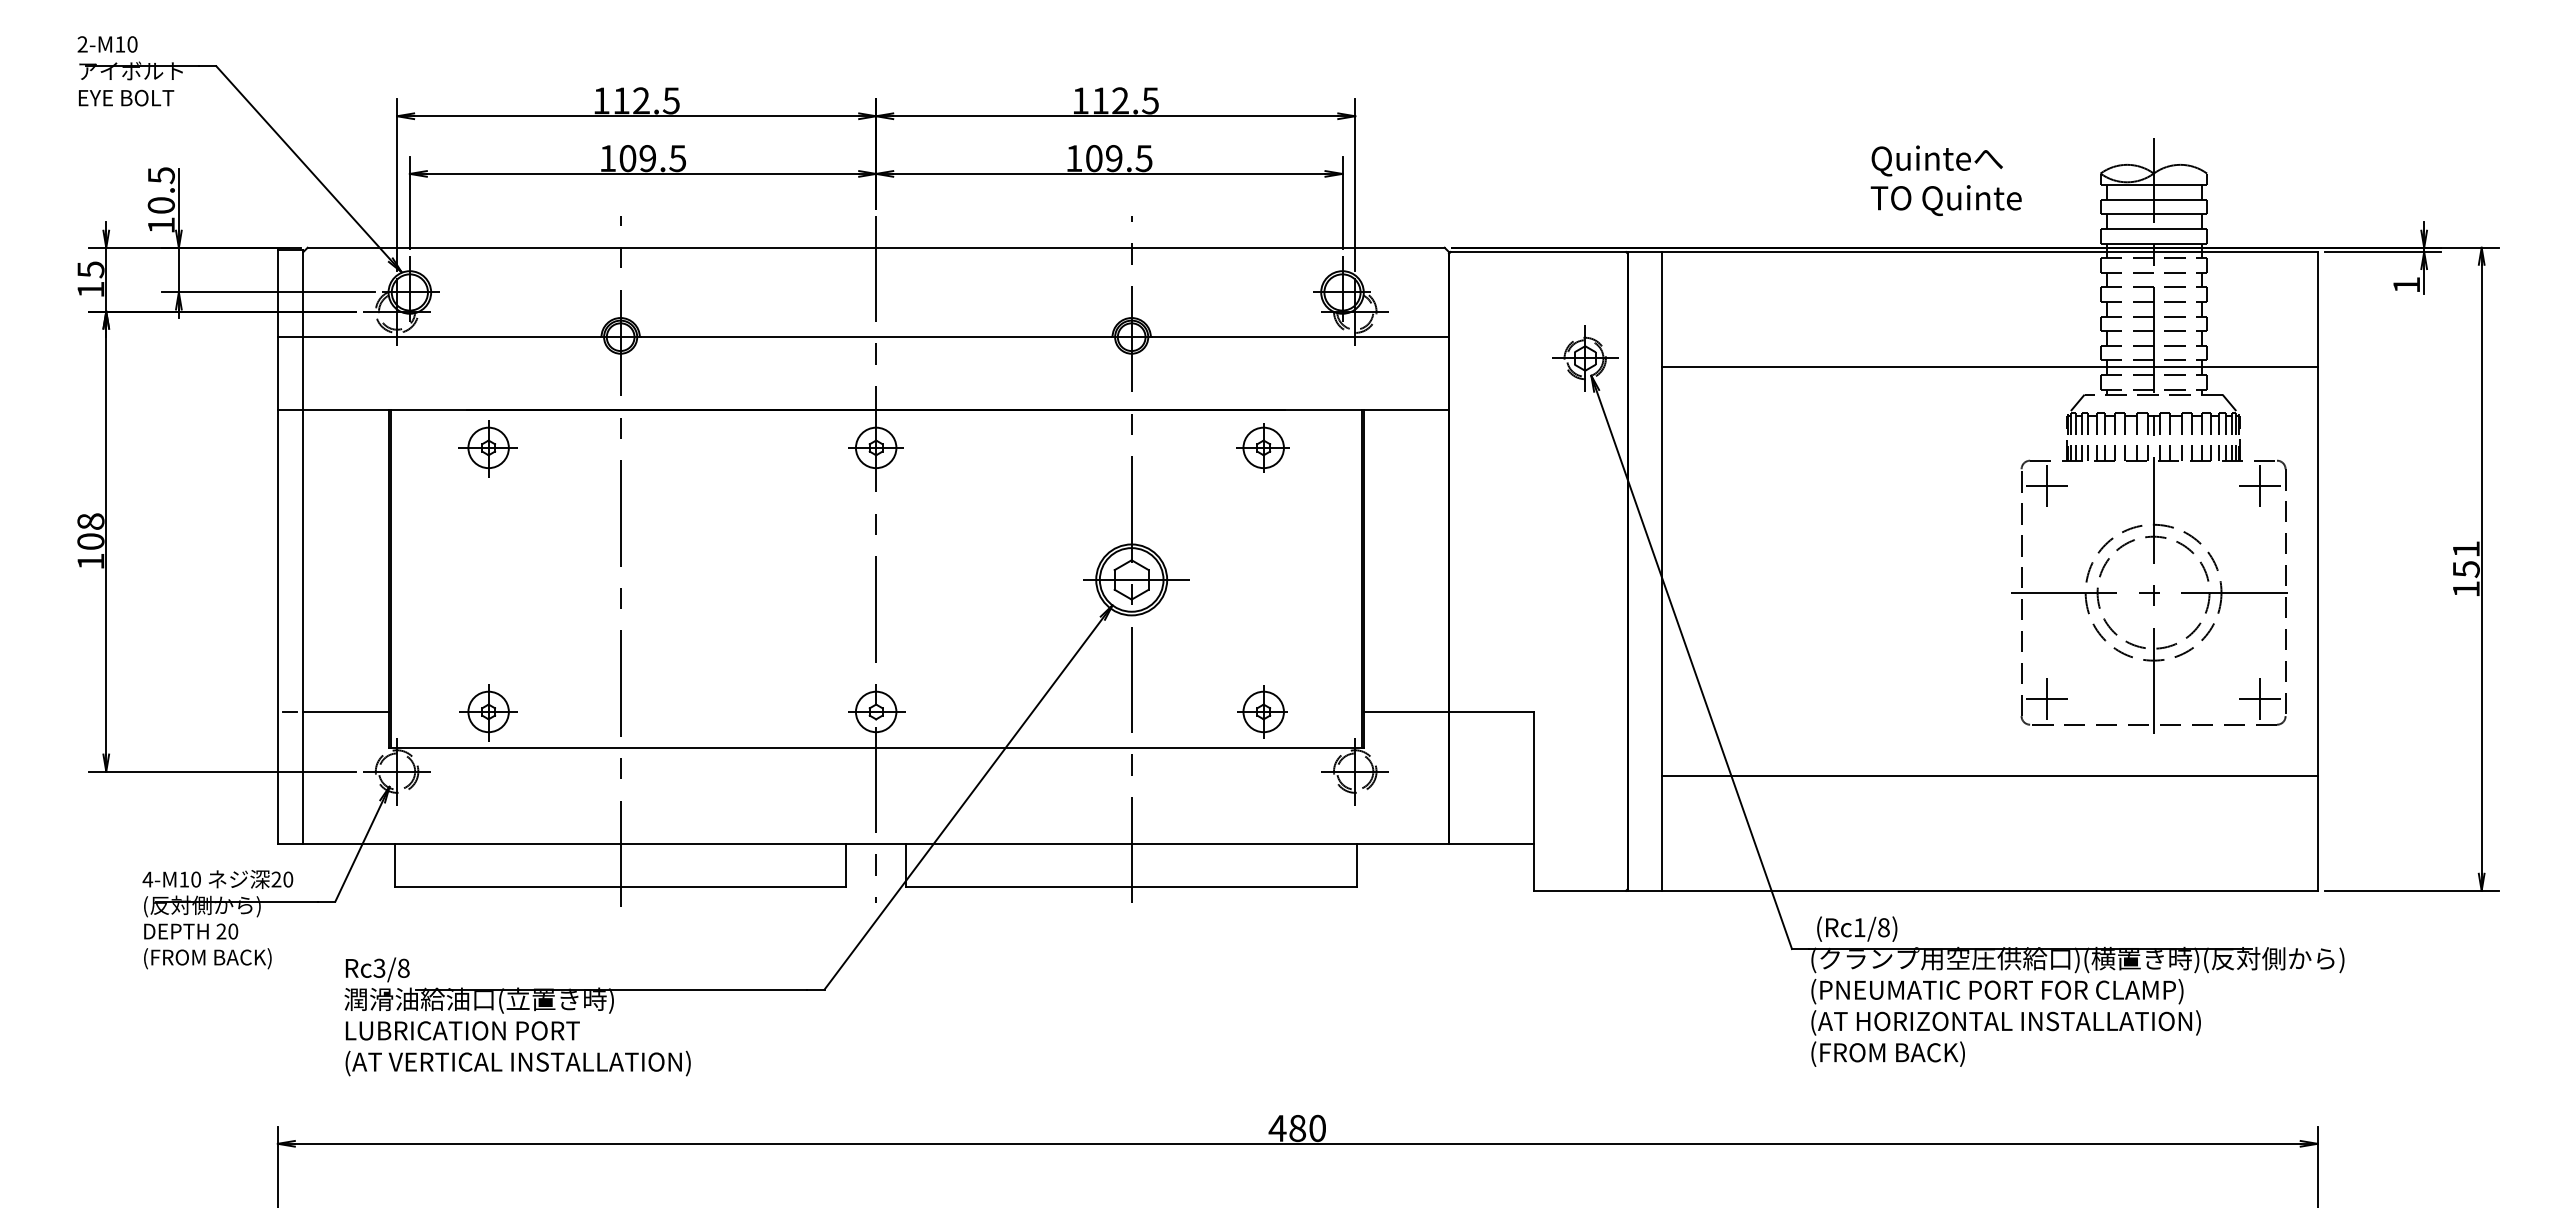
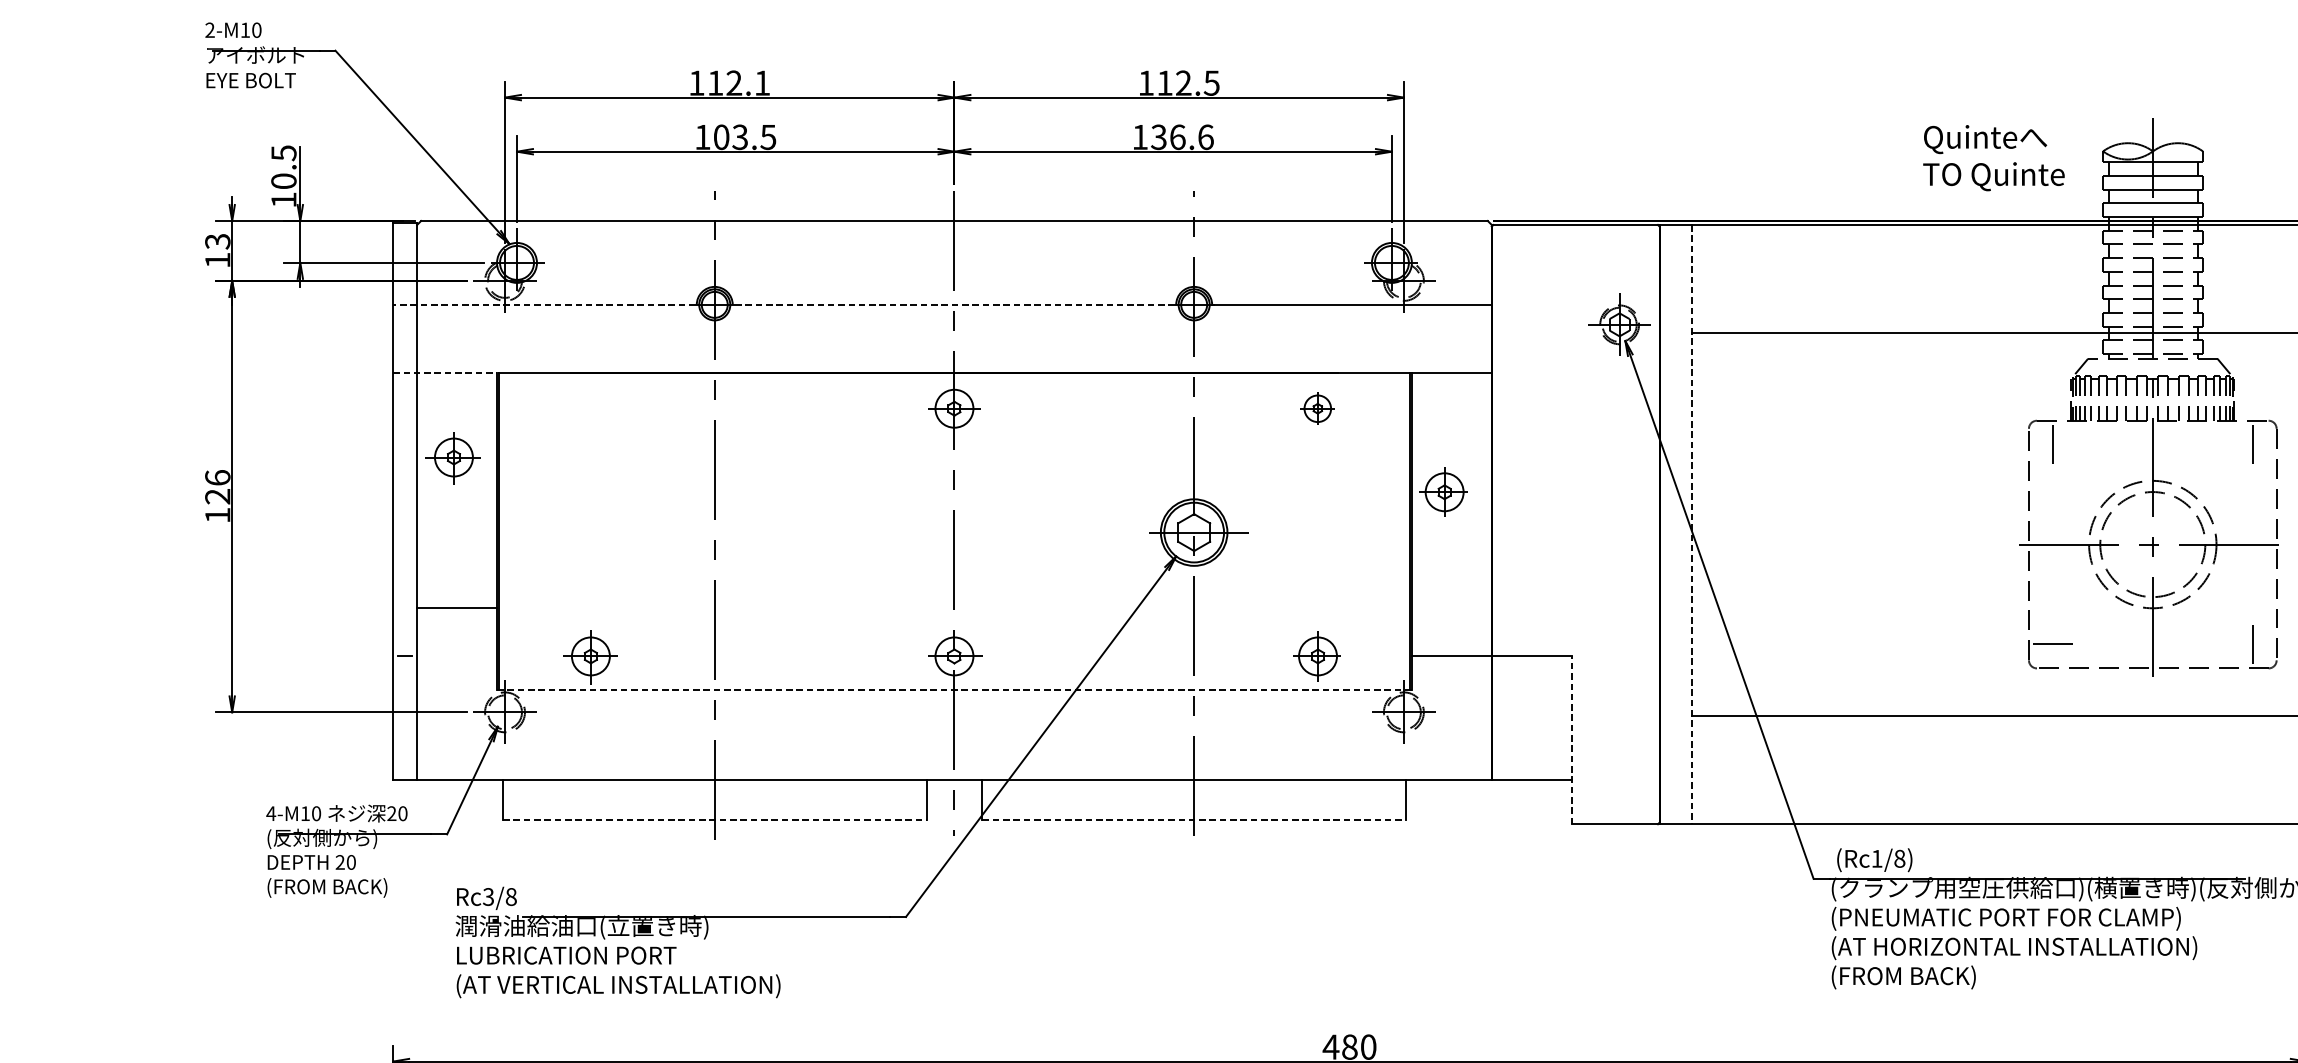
text: (670, 100) -> (761, 82), 112.5 -> 112.1
text: (647, 158) -> (739, 137), 109.5 -> 103.5
text: (1118, 158) -> (1181, 137), 109.5 -> 136.6
text: (1945, 180) -> (1993, 157), moved
text: (90, 269) -> (217, 241), 15 -> 13
line: (438, 337) -> (543, 305), solid -> dashed
line: (875, 337) -> (953, 305), solid -> dashed
line: (333, 409) -> (445, 372), solid -> dashed
part: (1262, 447) -> (1316, 408), size x0.7
part: (487, 448) -> (452, 458), moved
line: (2047, 486) -> (2053, 444), removed
line: (2259, 486) -> (2252, 444), removed
text: (90, 531) -> (217, 487), 108 -> 126
part: (1397, 536) -> (1443, 491), added
line: (1661, 571) -> (1691, 524), solid -> dashed
line: (2047, 699) -> (2053, 644), removed
line: (2259, 699) -> (2252, 644), removed
line: (345, 711) -> (456, 608), moved
line: (876, 748) -> (954, 690), solid -> dashed
line: (1534, 801) -> (1572, 740), solid -> dashed
line: (620, 886) -> (714, 820), solid -> dashed
line: (1131, 886) -> (1193, 820), solid -> dashed

